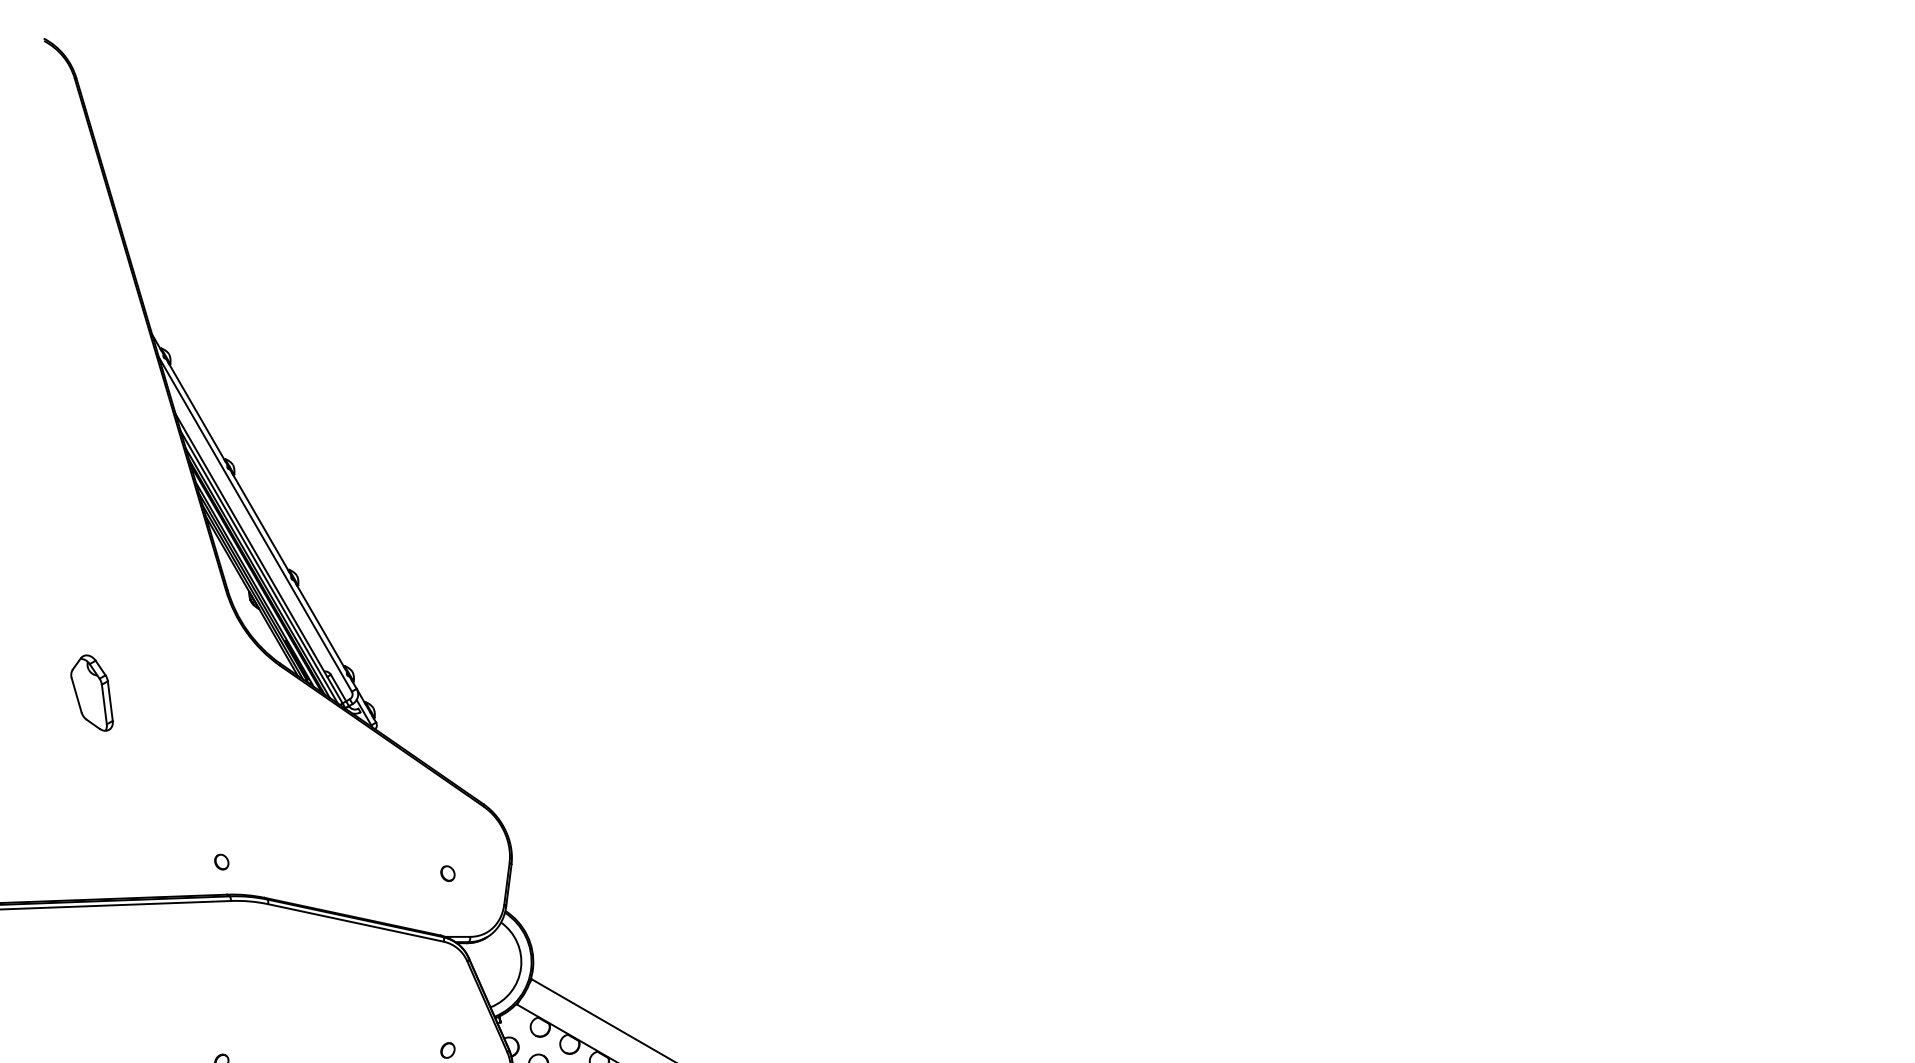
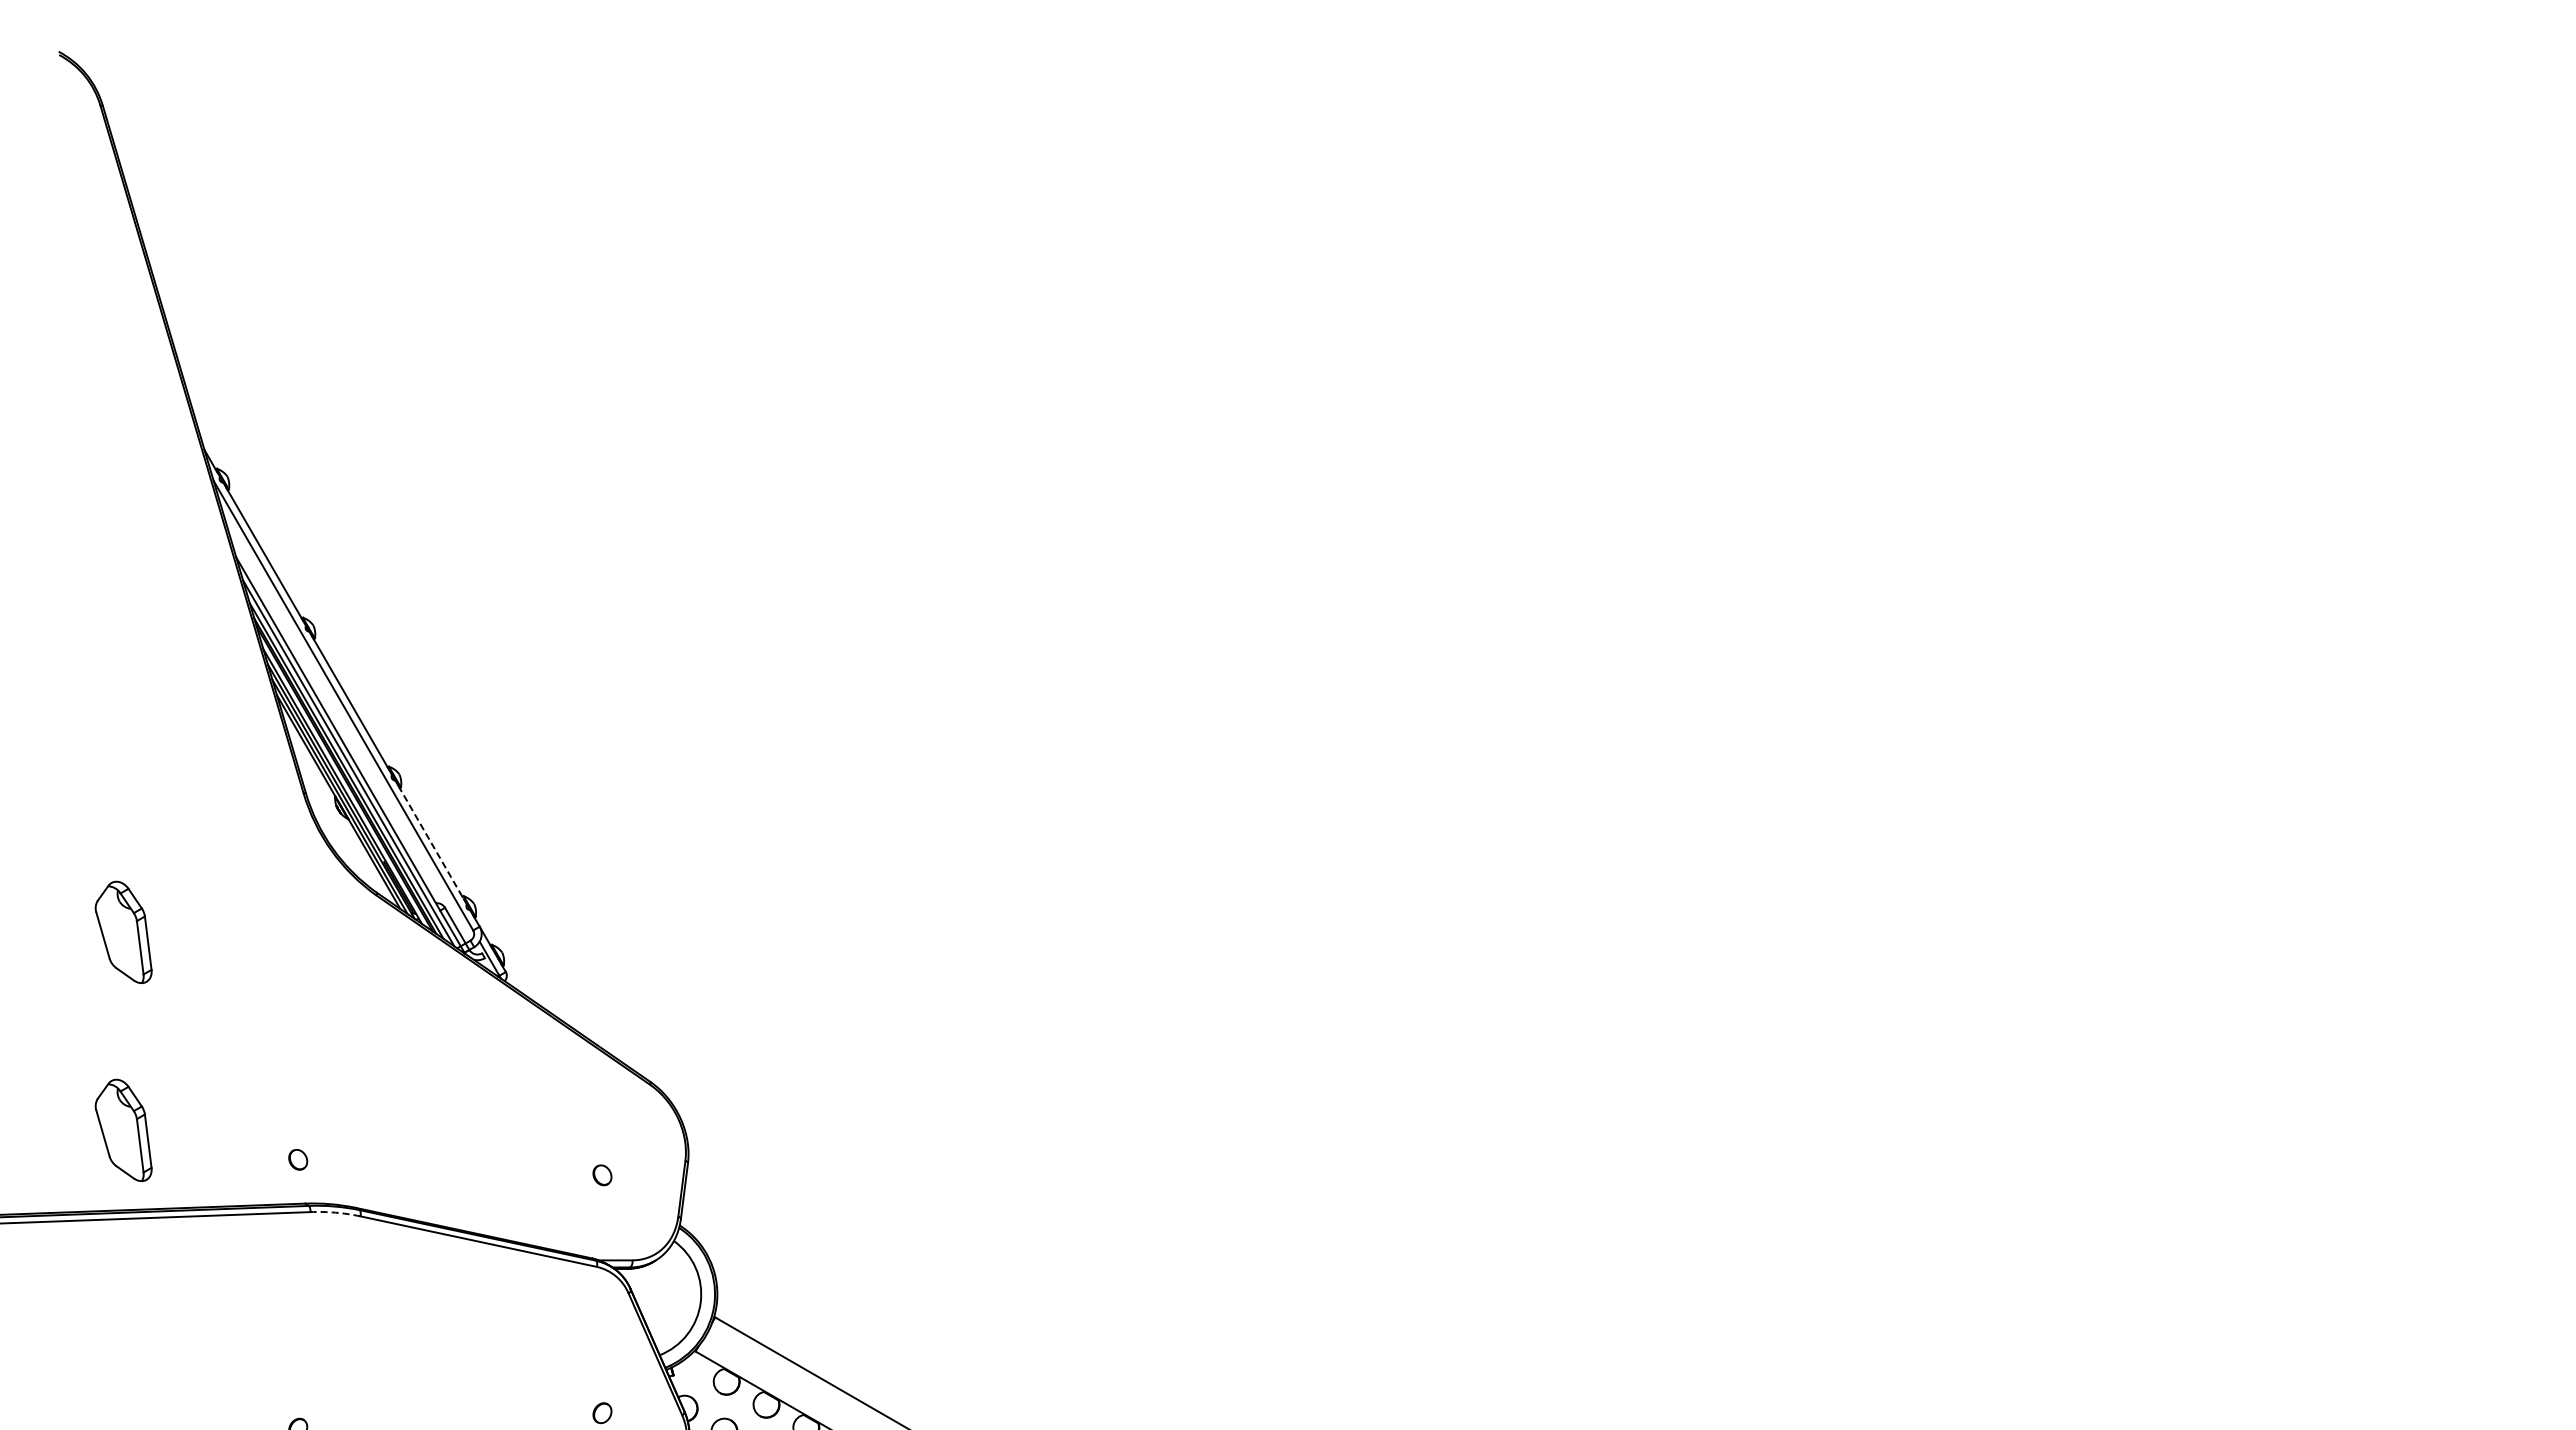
line: (320, 626) -> (431, 842), solid -> dashed
part: (91, 839) -> (123, 1129), added
arc: (249, 901) -> (335, 1212), solid -> dashed

